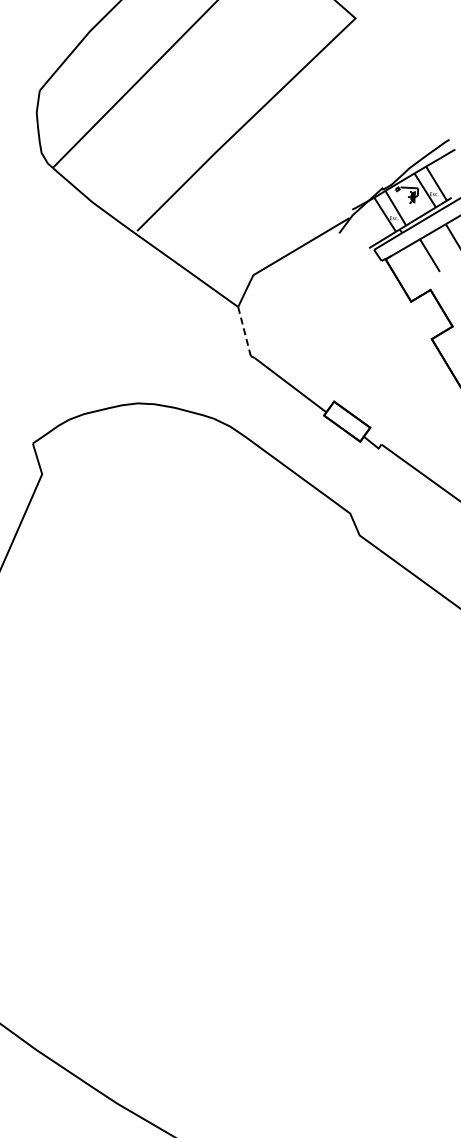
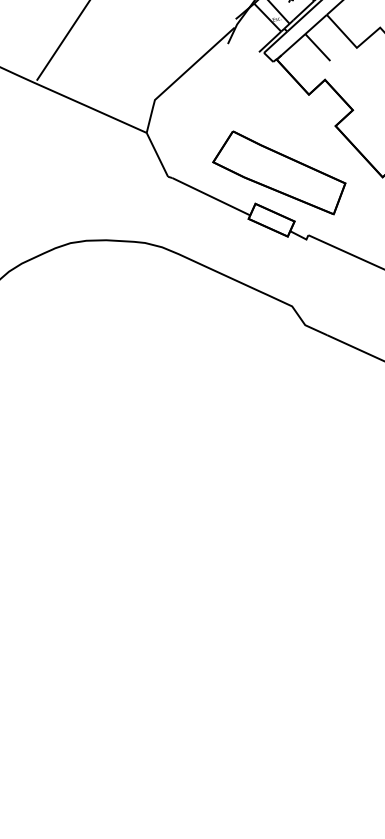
line: (244, 332) -> (157, 155), dashed -> solid
part: (364, 375) -> (279, 173), added

